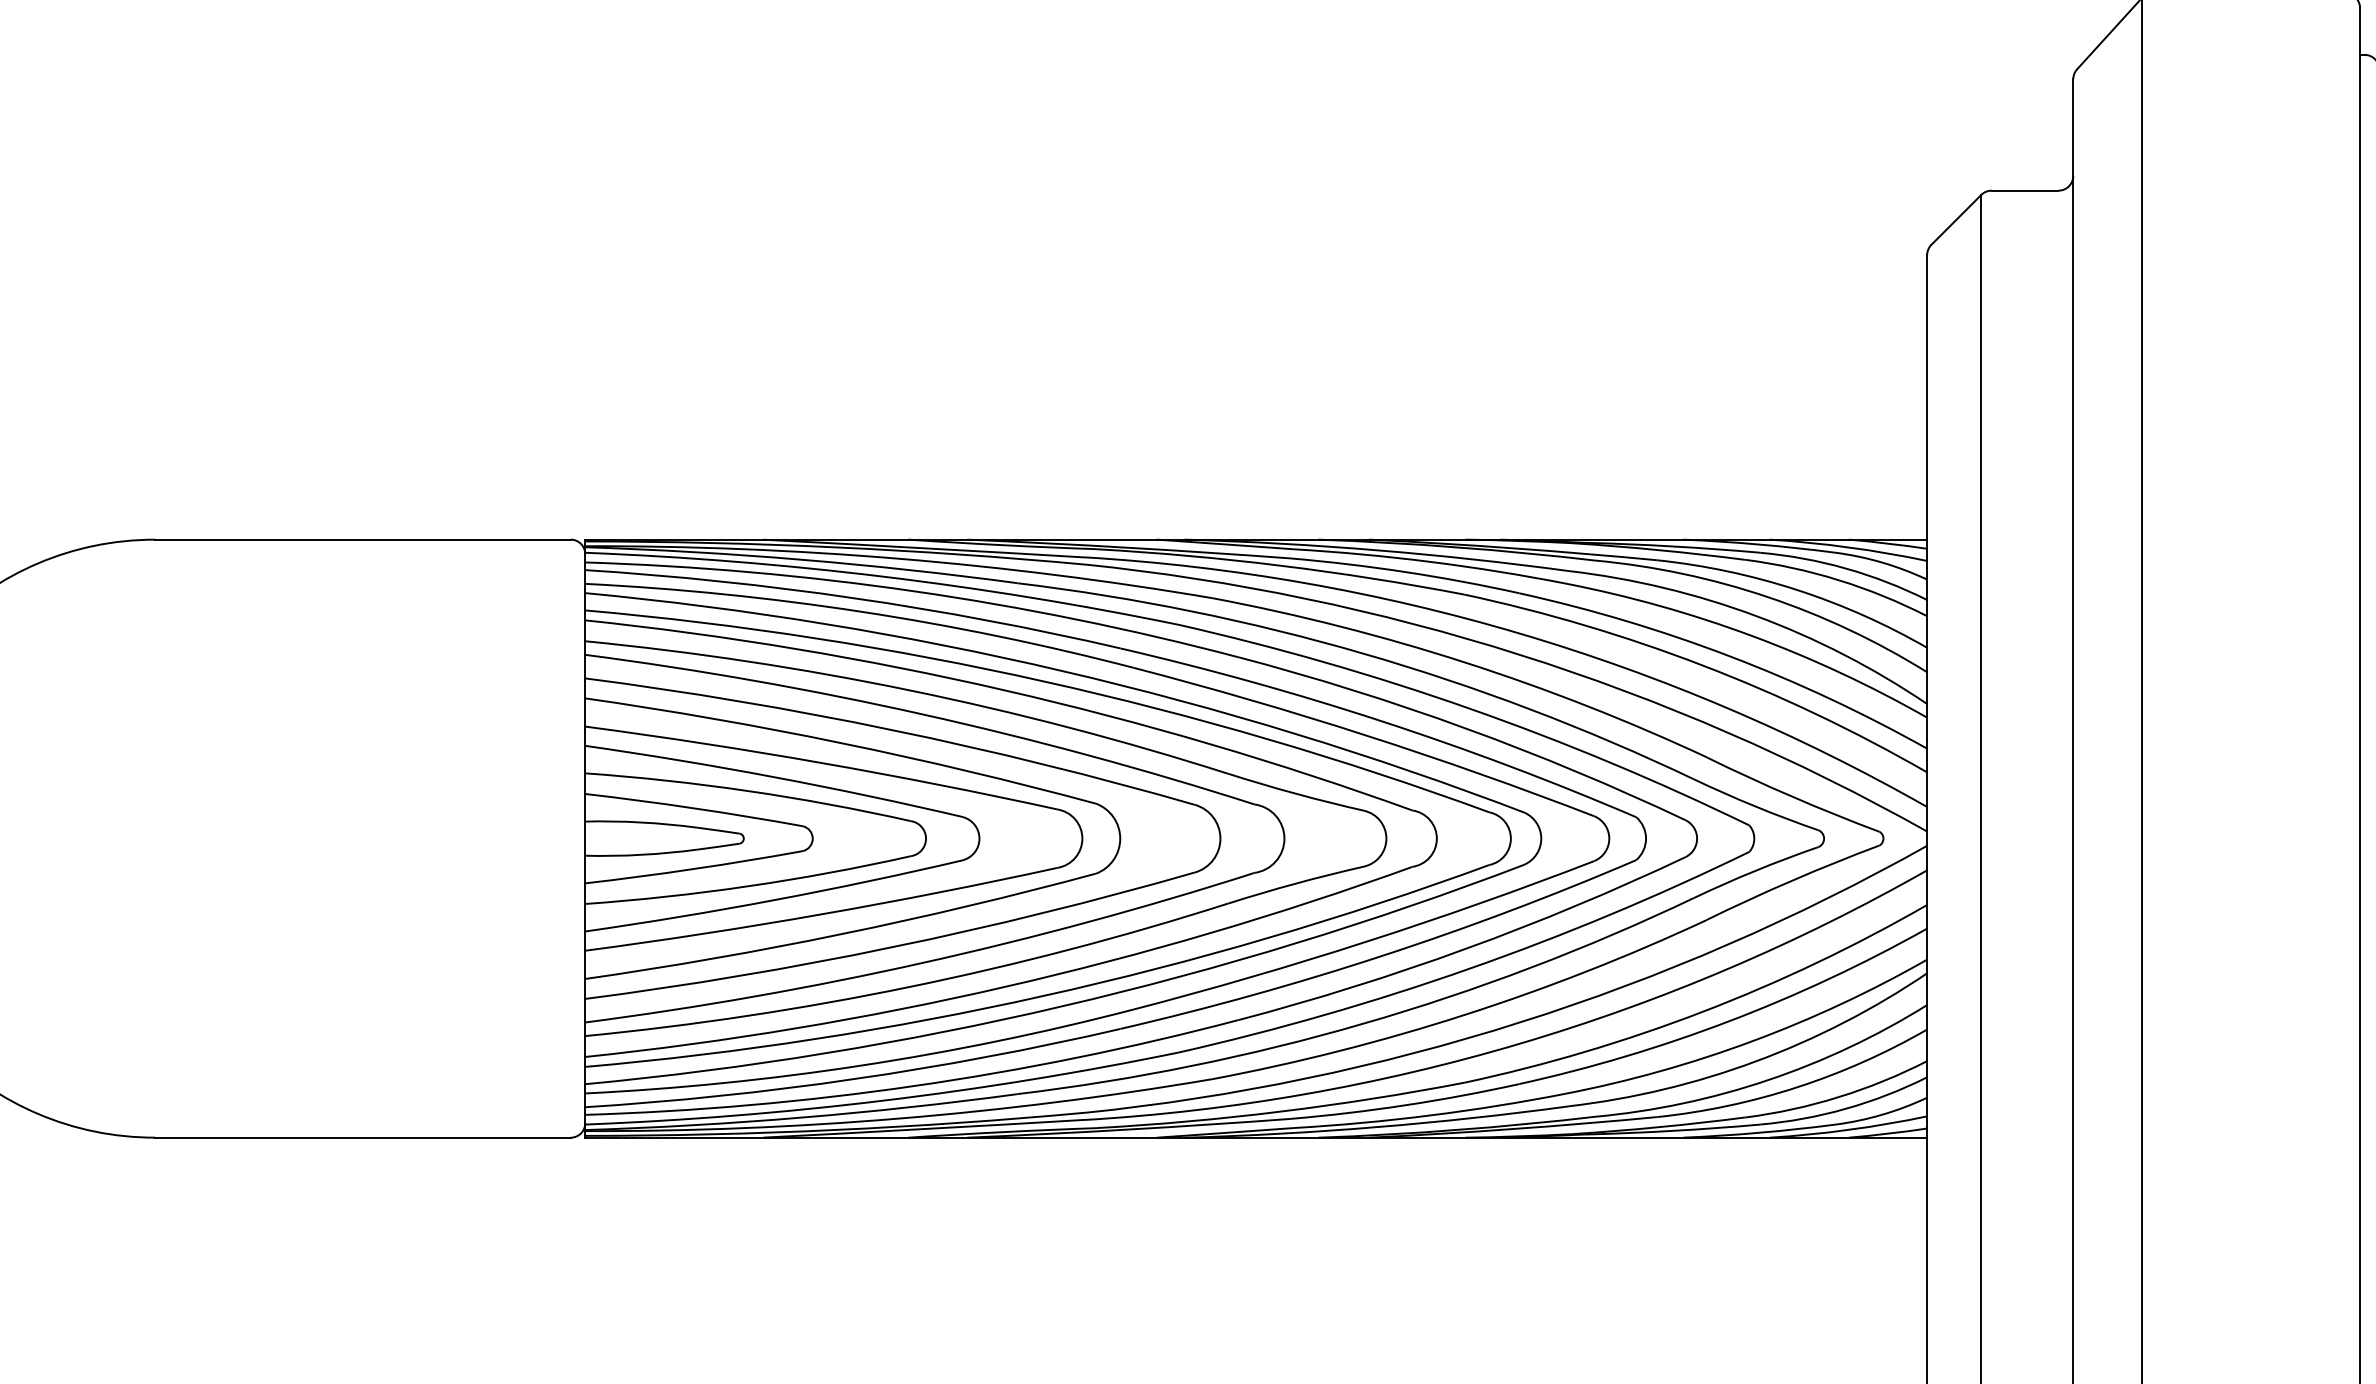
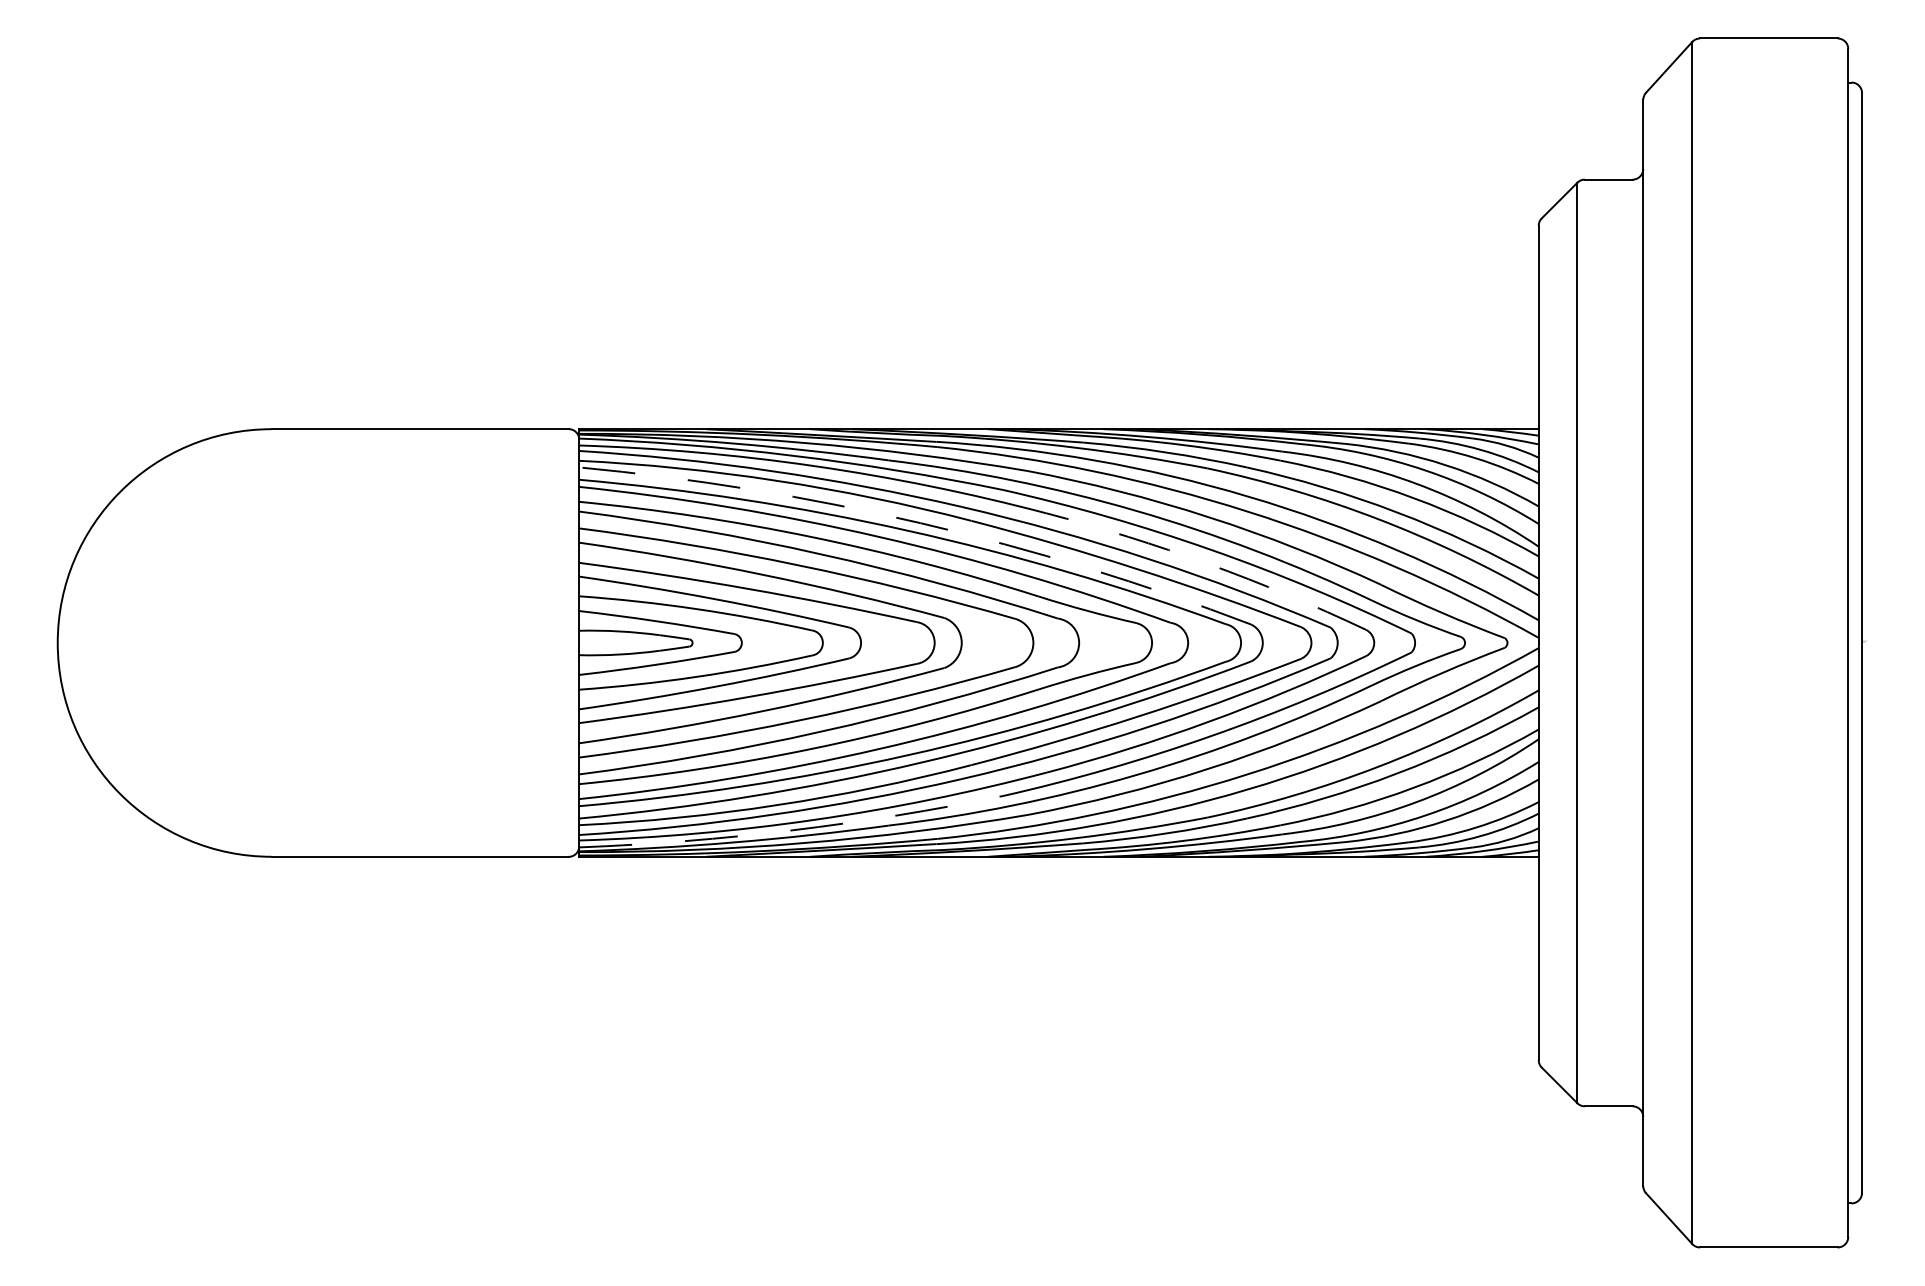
arc: (1062, 671) -> (920, 523), solid -> dashed
arc: (1465, 728) -> (1208, 564), solid -> dashed
arc: (883, 1100) -> (792, 830), solid -> dashed

